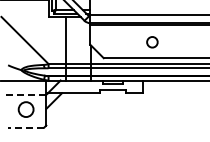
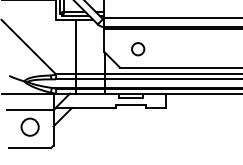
circle: (152, 42) -> (138, 49), moved
line: (25, 94) -> (29, 109), dashed -> solid
line: (25, 127) -> (29, 147), dashed -> solid

